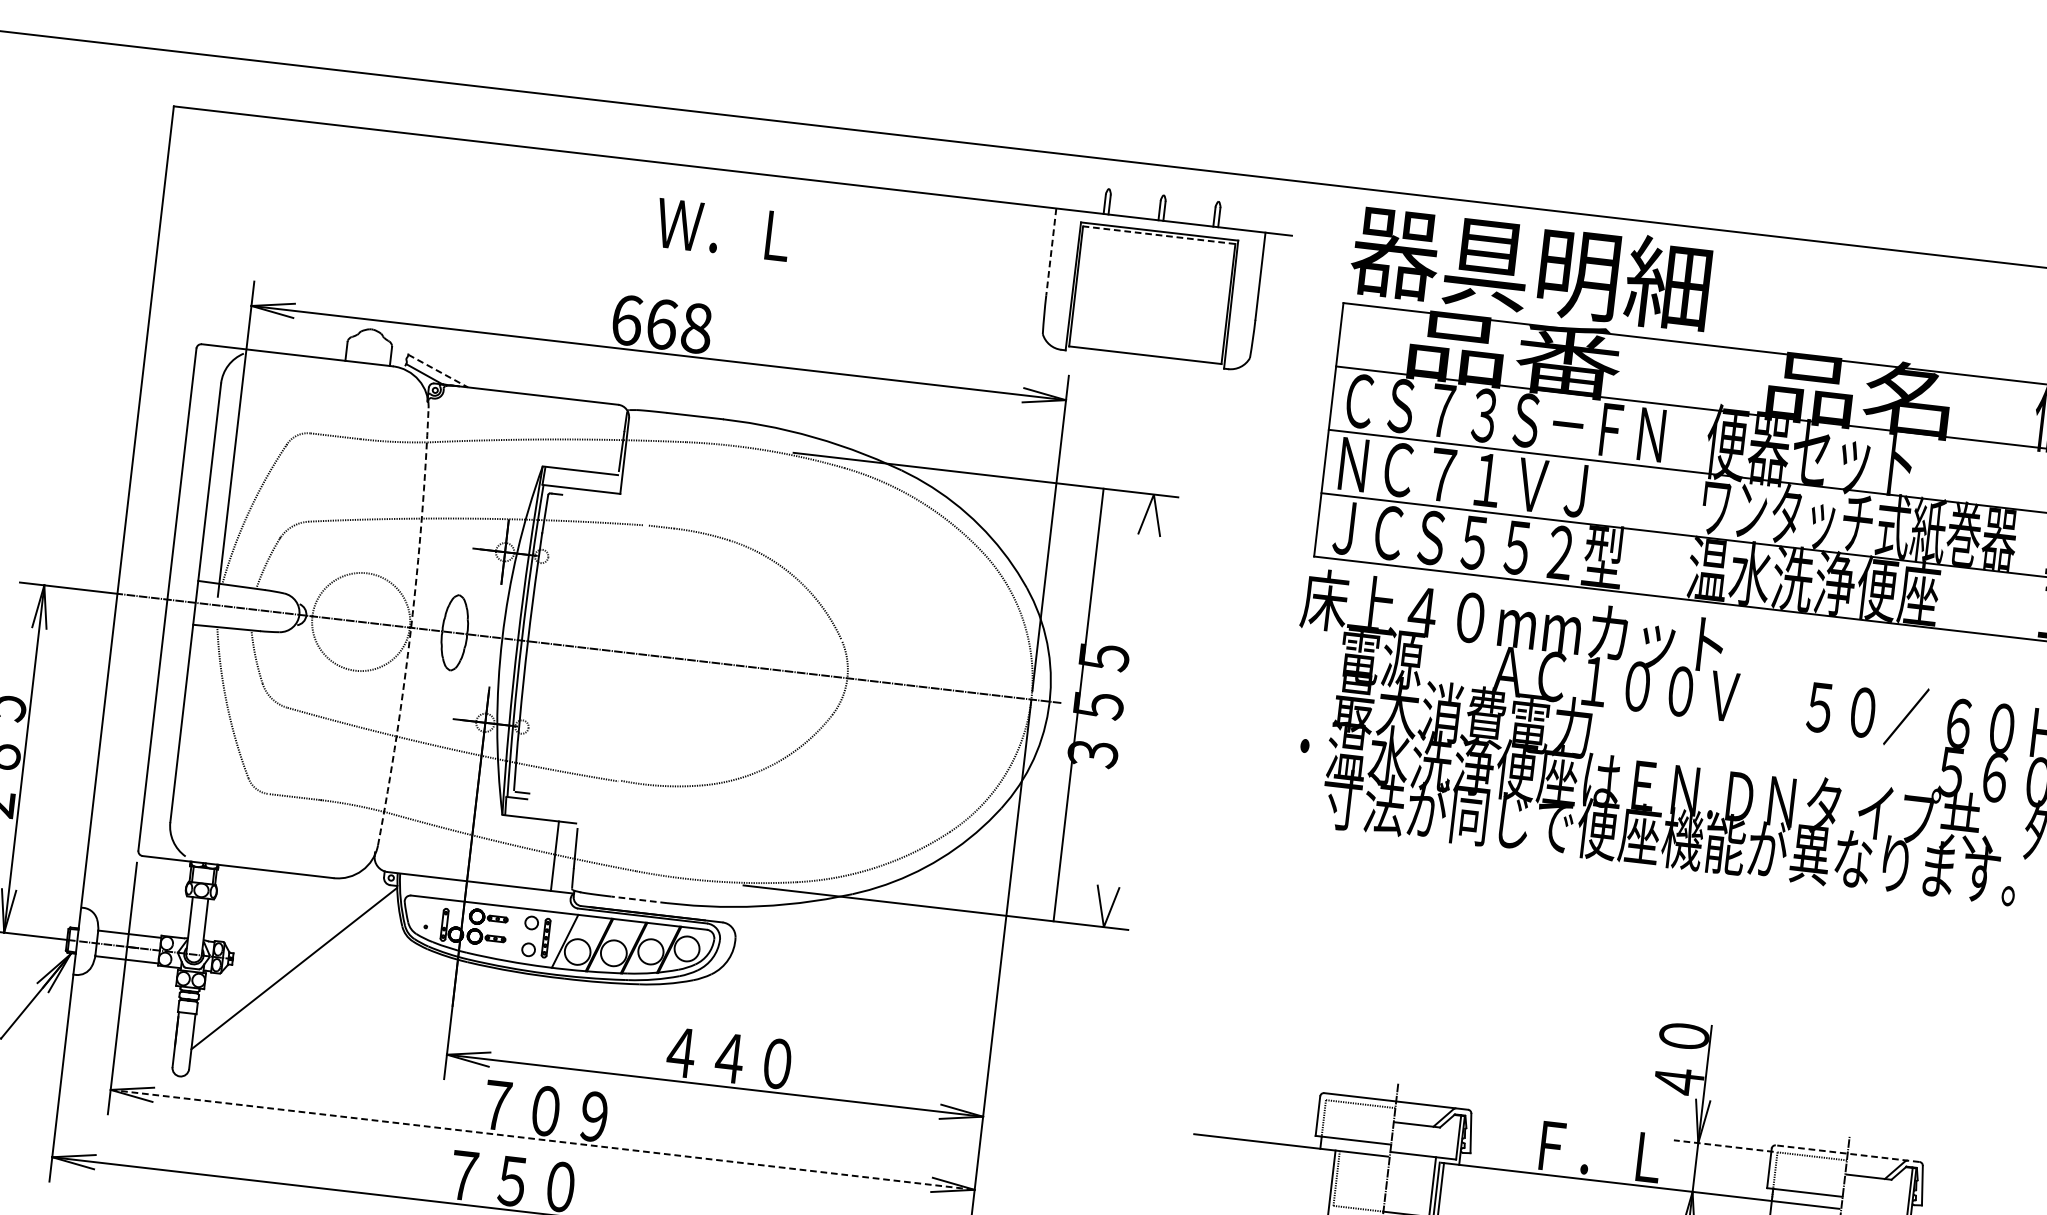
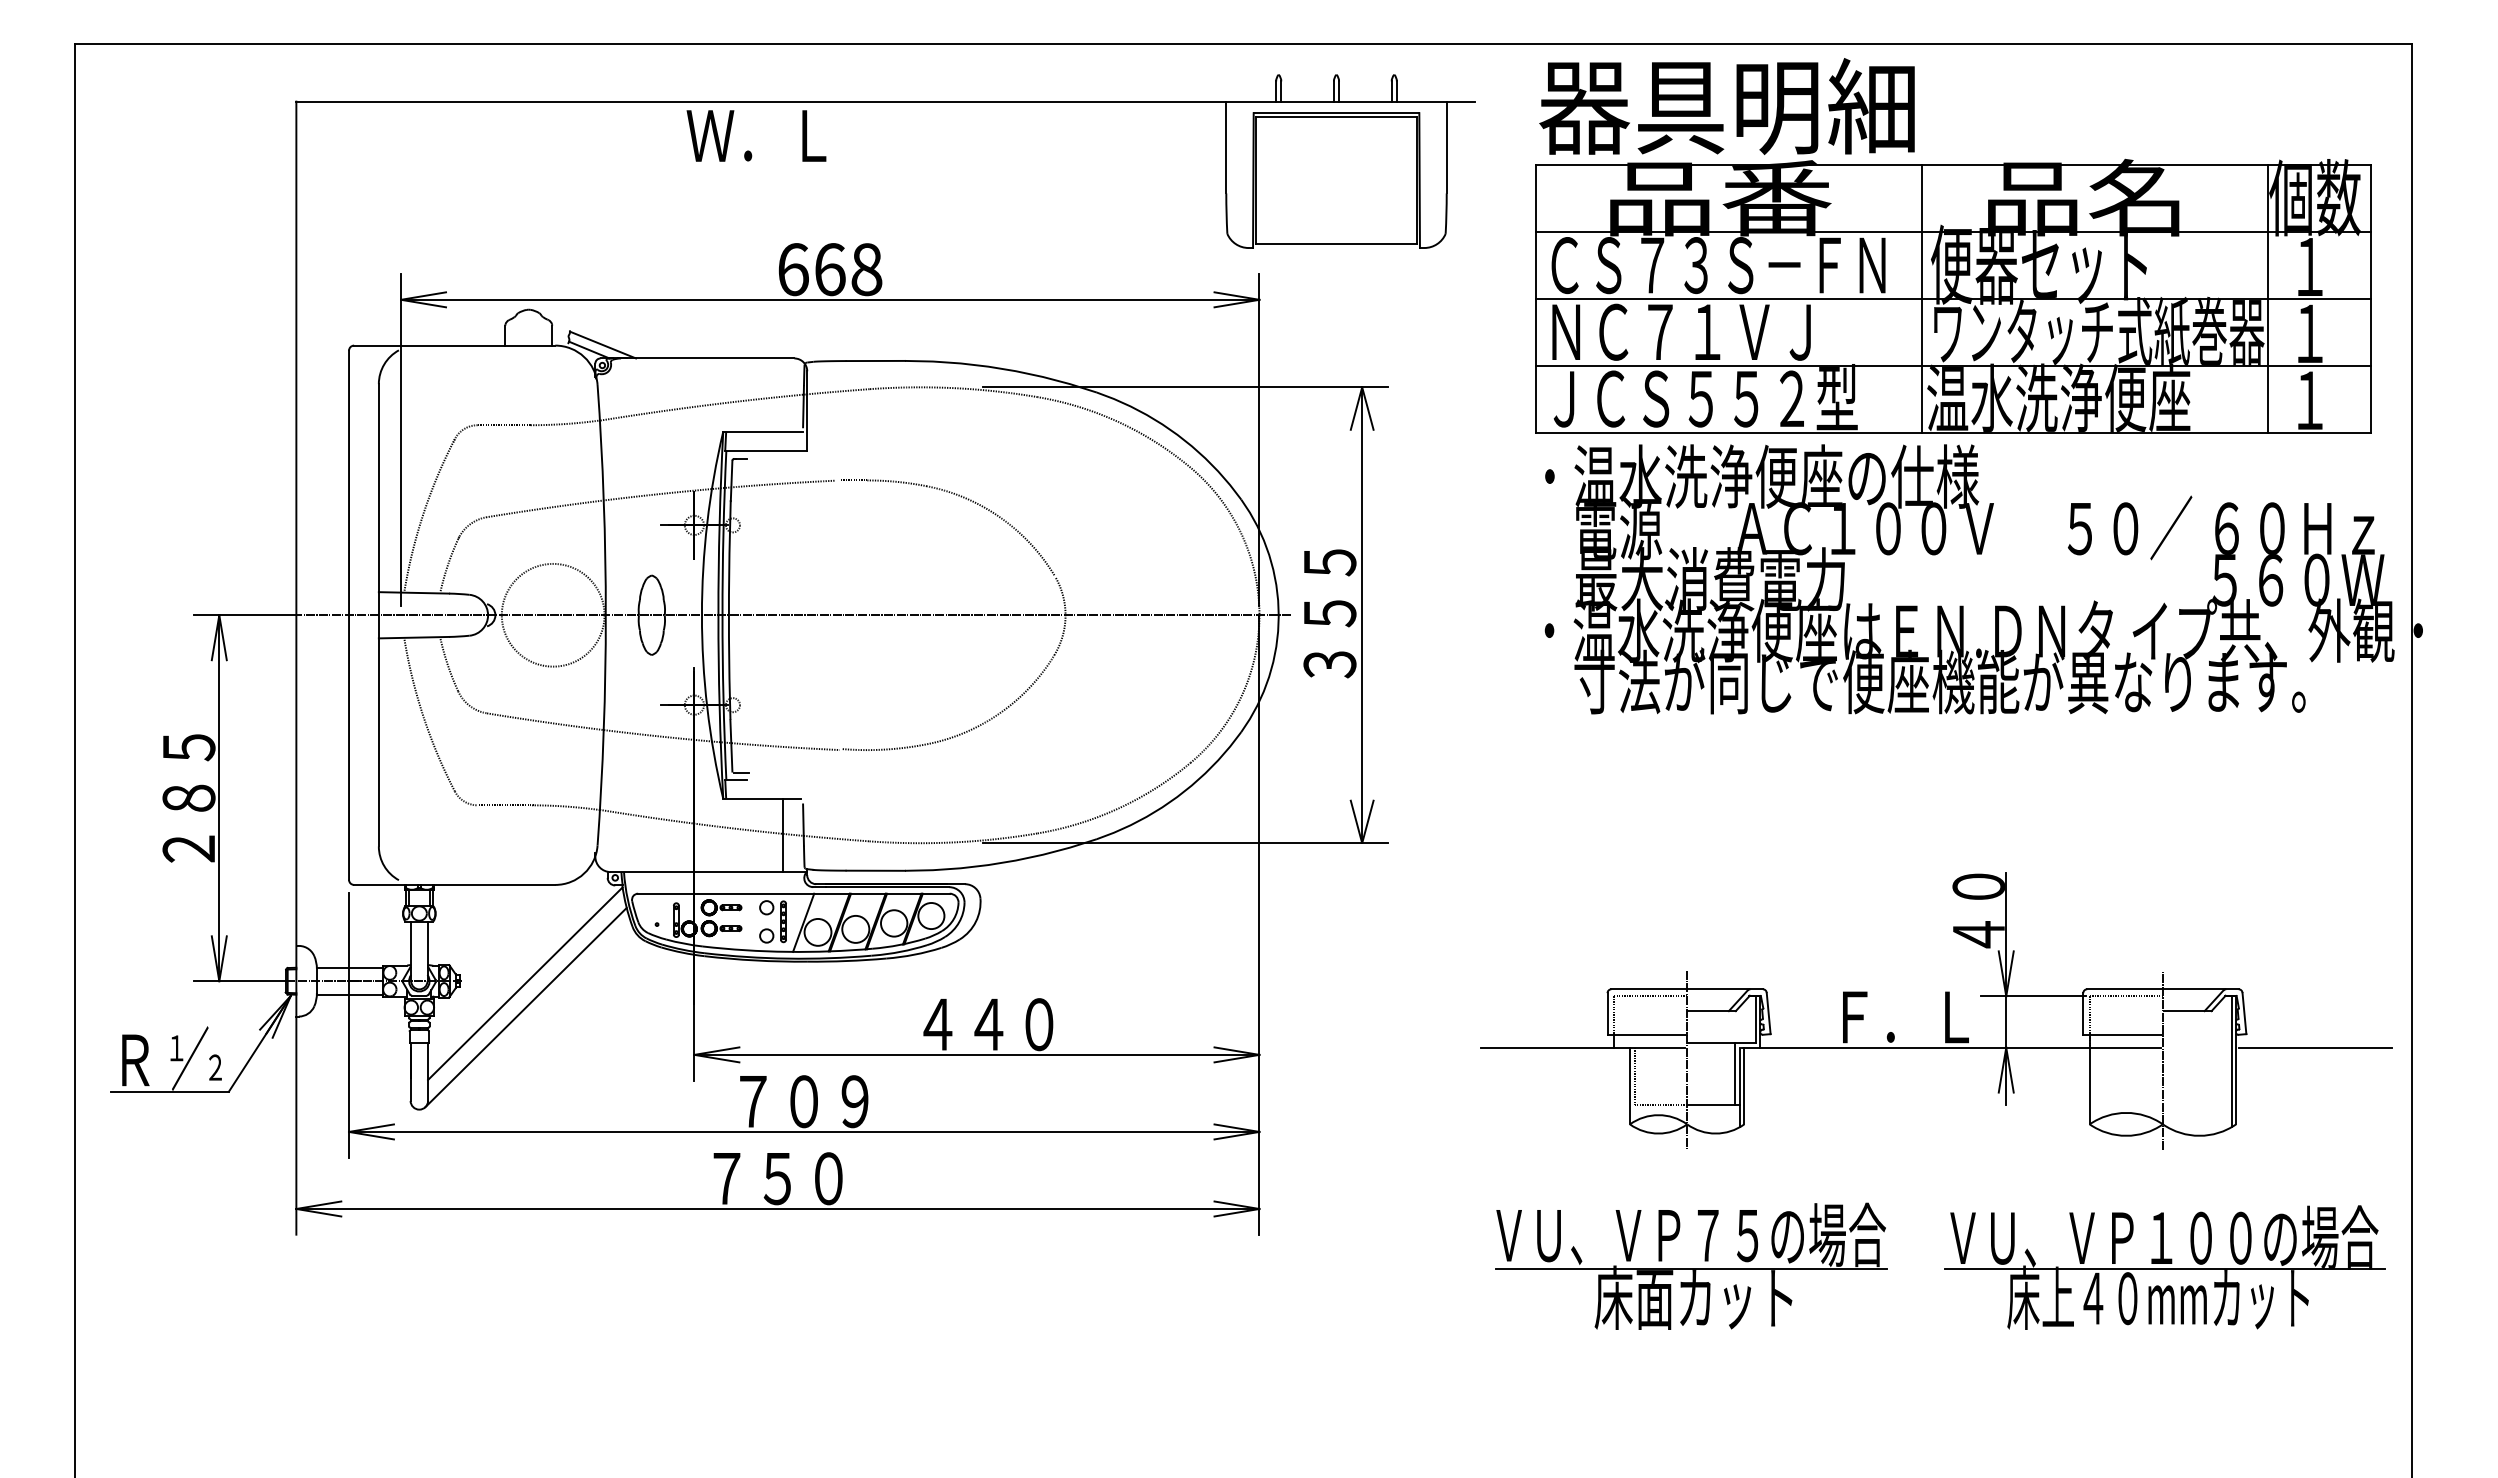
text: (723, 229) -> (756, 135), moved
line: (1159, 235) -> (1336, 117), dashed -> solid
line: (1051, 252) -> (1226, 147), dashed -> solid
line: (438, 371) -> (603, 345), dashed -> solid
line: (1694, 471) -> (1921, 298), added
line: (2023, 509) -> (2268, 298), added
text: (1516, 622) -> (1754, 476), 床上４０mmカット -> ・温水洗浄便座の仕様
arc: (410, 627) -> (605, 615), dashed -> solid
line: (1078, 705) -> (1362, 615), moved
line: (639, 899) -> (875, 870), dashed -> solid
line: (291, 991) -> (525, 1007), added
line: (542, 1139) -> (804, 1131), dashed -> solid
line: (1724, 1146) -> (2033, 996), dashed -> solid
line: (1847, 1153) -> (2162, 989), dashed -> solid

